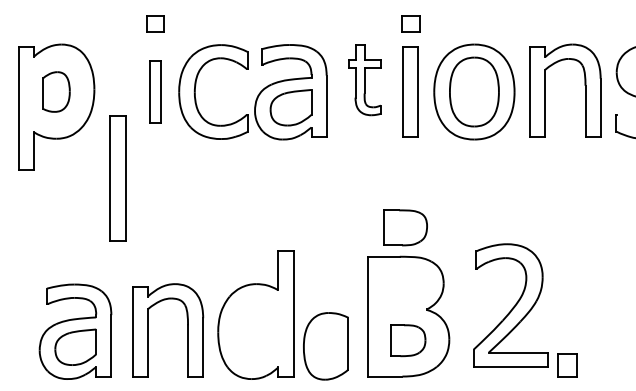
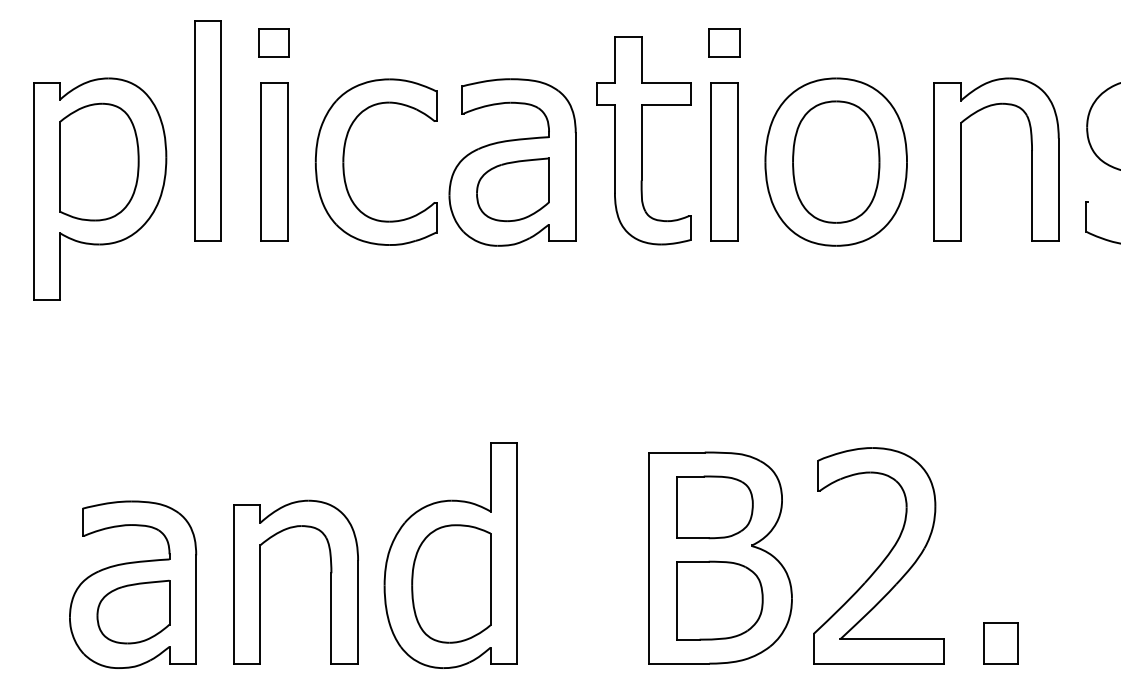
part: (365, 79) -> (644, 140), size x1.67
part: (56, 91) -> (99, 161), size x1.67
part: (155, 91) -> (274, 161), size x1.43
part: (117, 178) -> (207, 131), moved
part: (405, 227) -> (714, 506), moved
part: (510, 305) -> (878, 556), moved
part: (408, 340) -> (720, 600), size x1.43
part: (325, 346) -> (450, 584), moved

